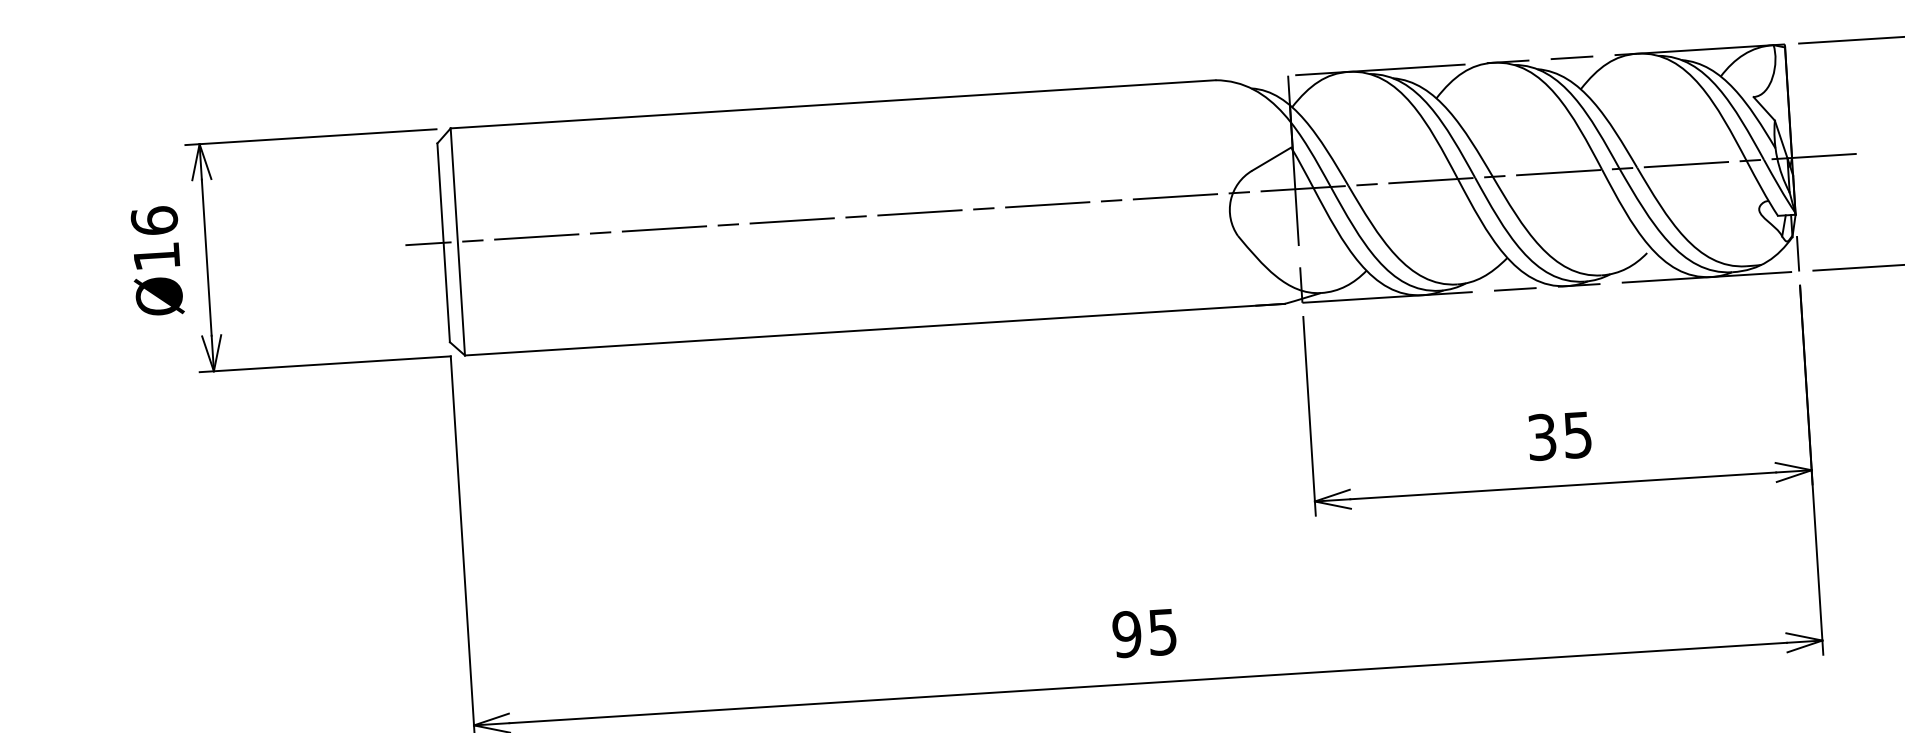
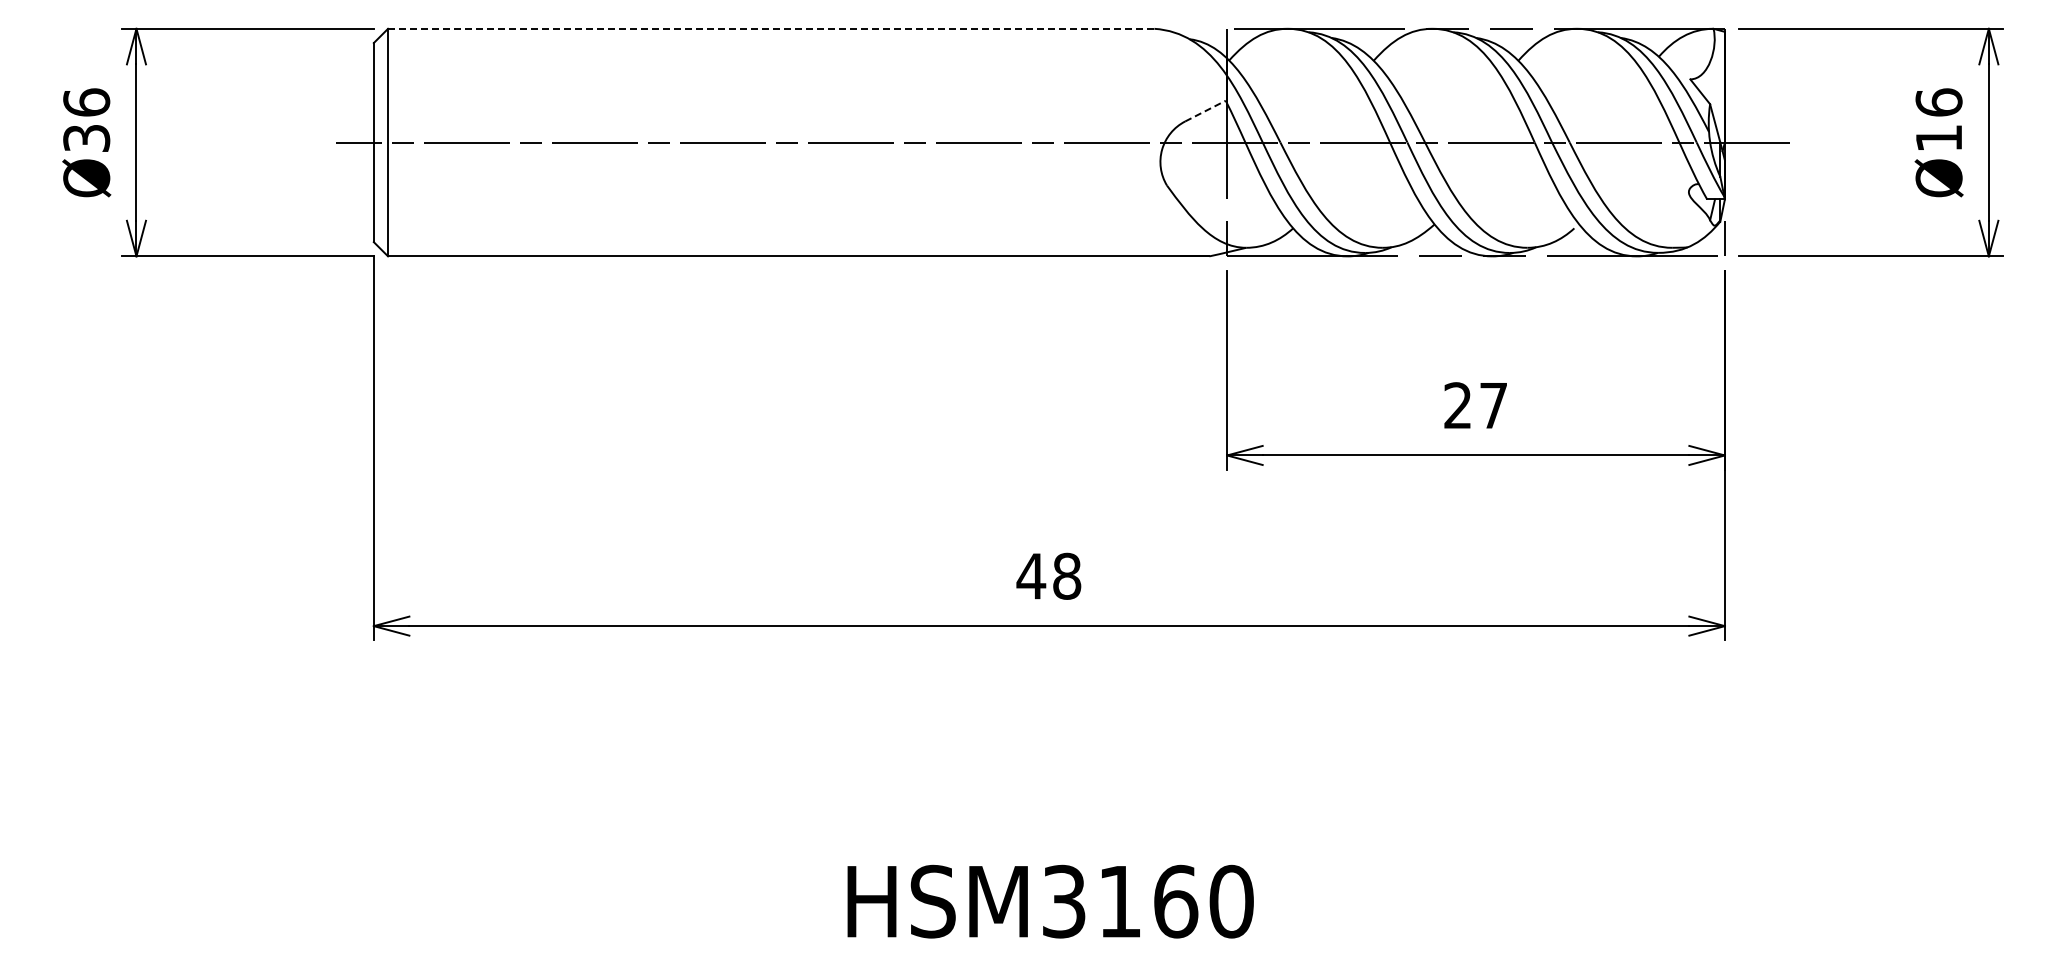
line: (832, 104) -> (770, 28), solid -> dashed
line: (1271, 159) -> (1205, 111), solid -> dashed
text: (156, 256) -> (86, 138), Ø16 -> Ø36
text: (1559, 436) -> (1475, 405), 35 -> 27
text: (1144, 632) -> (1048, 575), 95 -> 48

